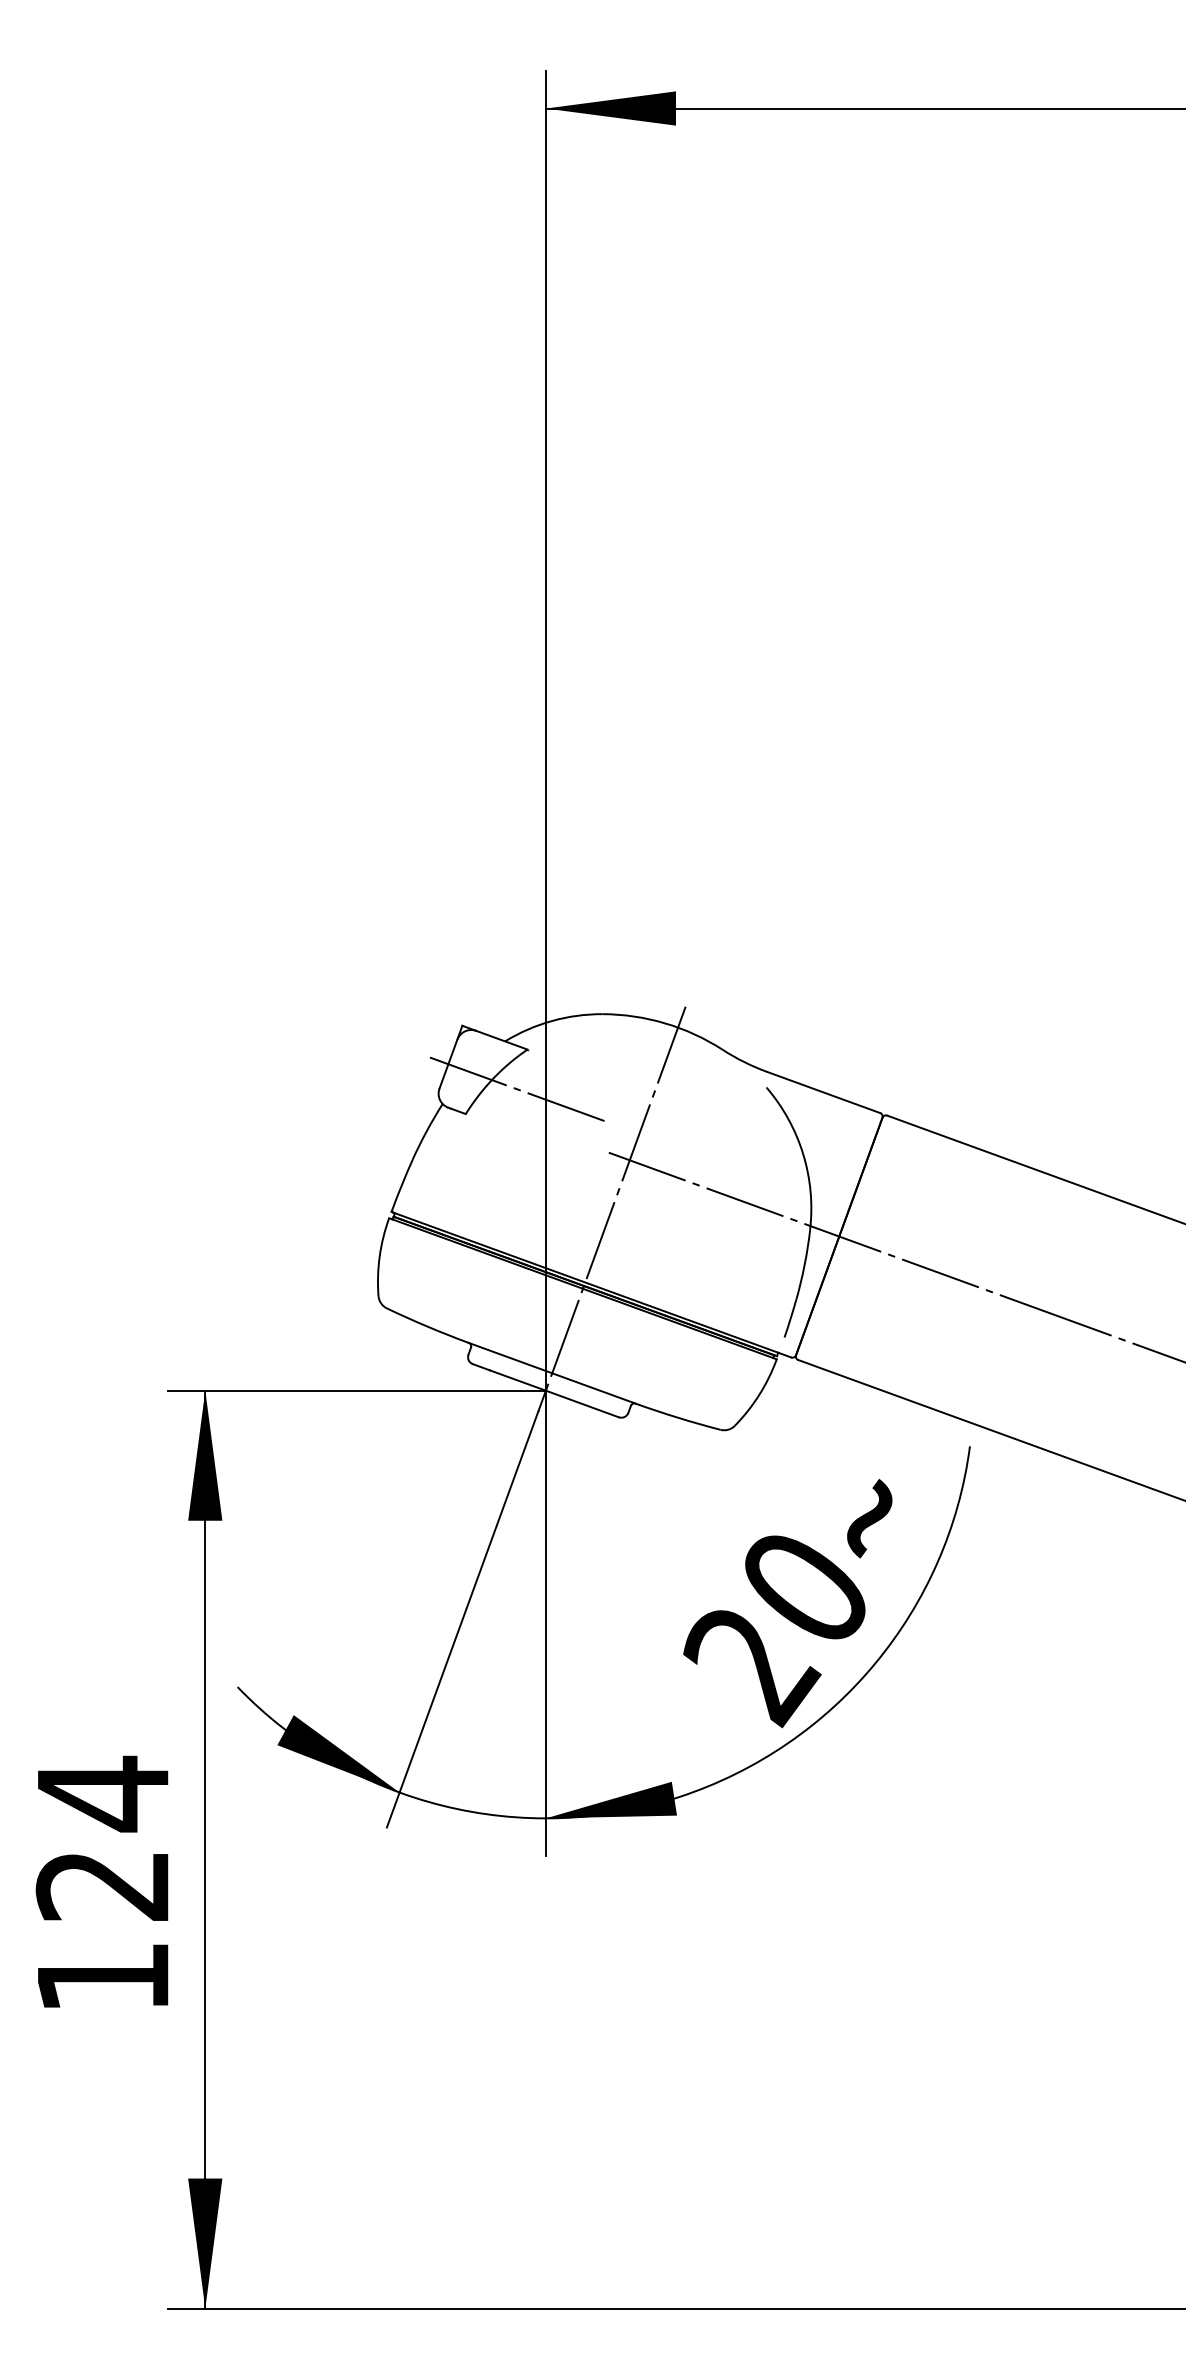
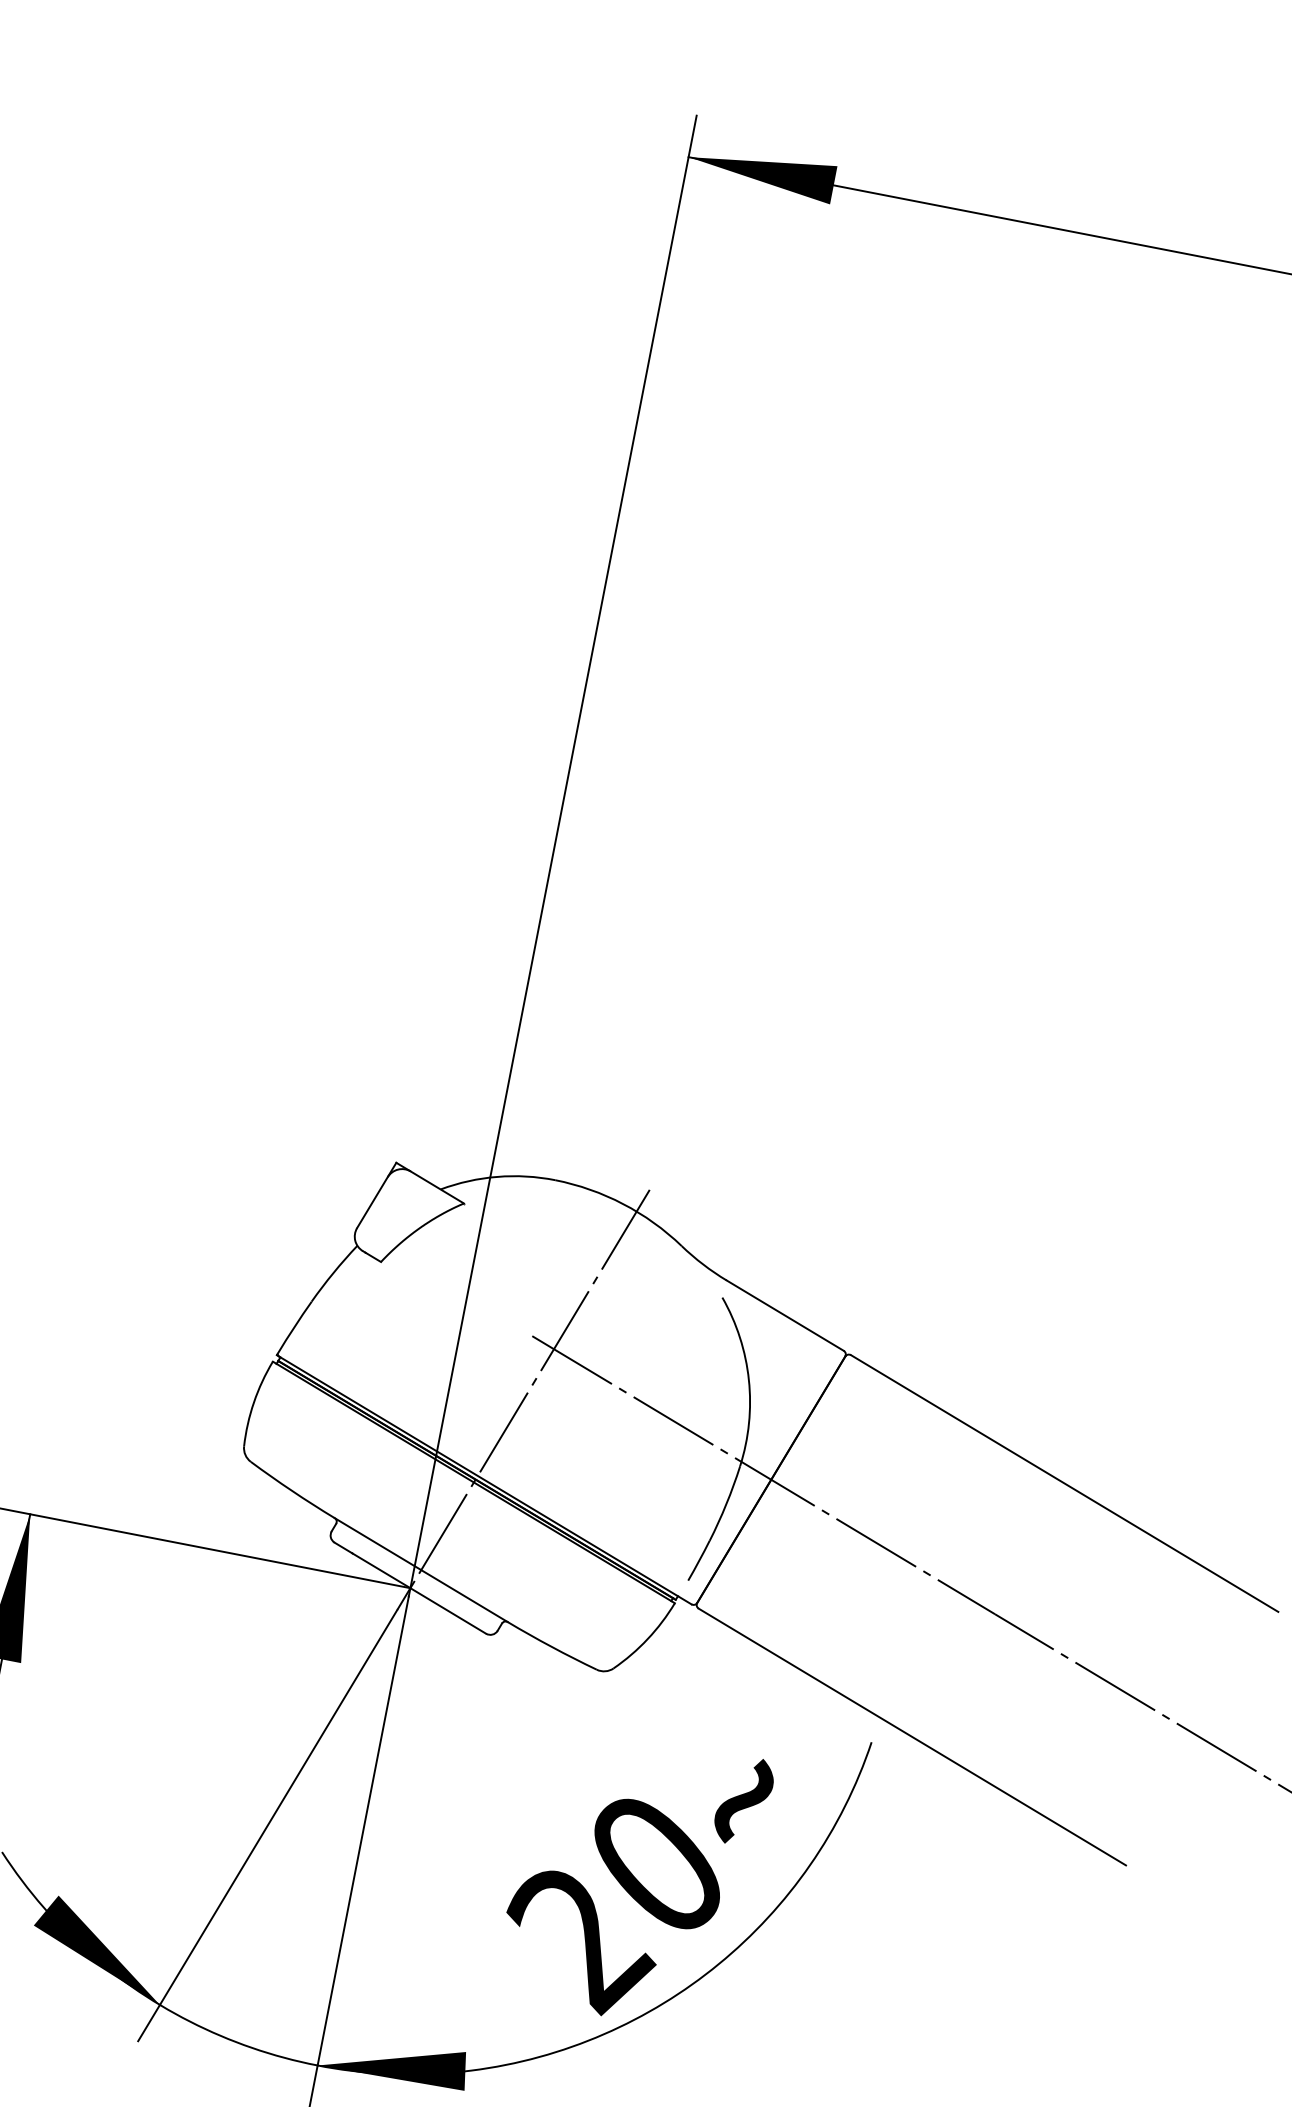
line: (515, 1088) -> (442, 1244), removed

